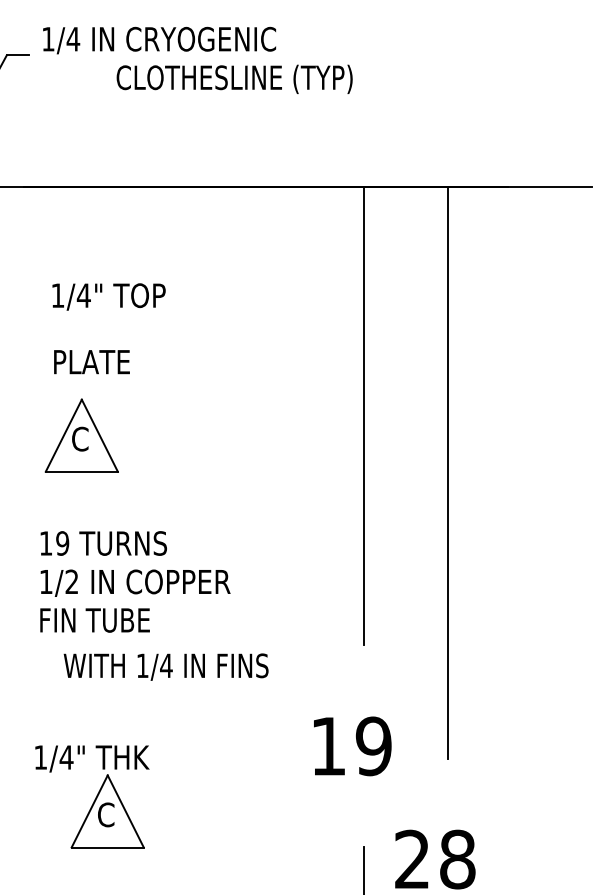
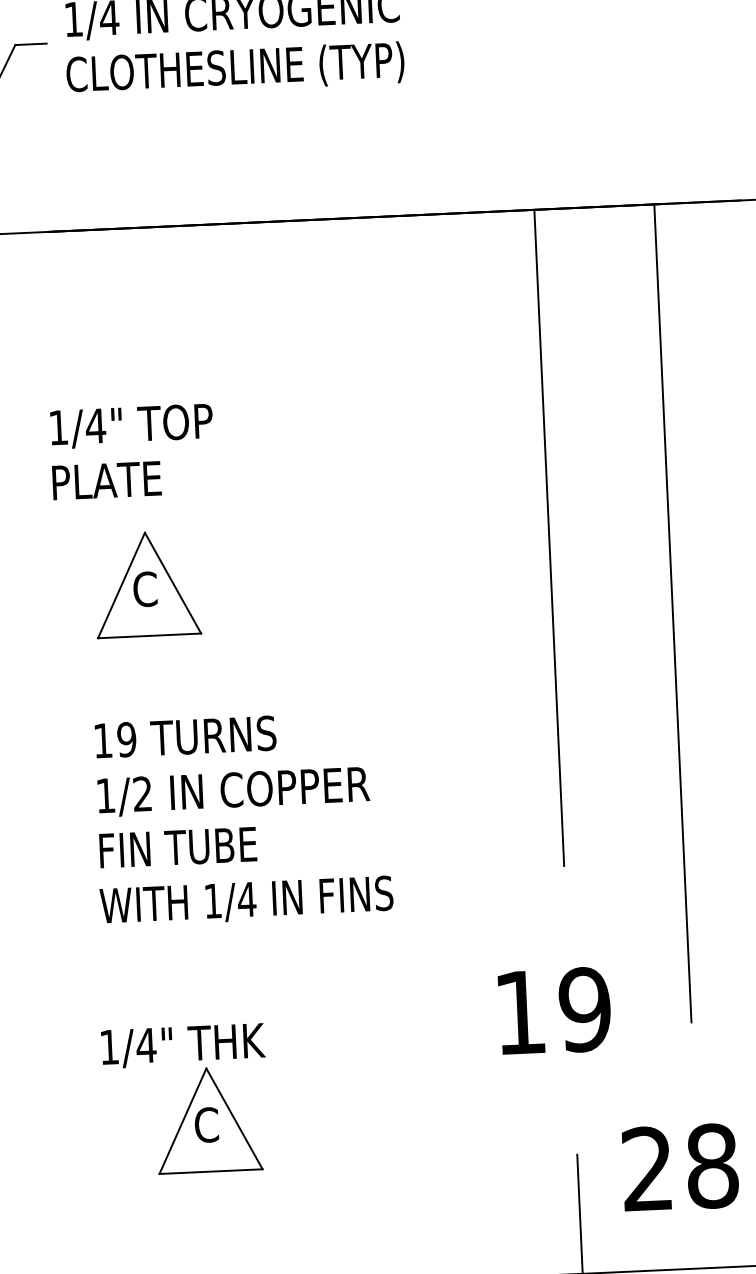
text: (234, 78) -> (235, 68), moved
text: (108, 296) -> (130, 425), moved
text: (91, 362) -> (106, 481), moved
text: (165, 666) -> (245, 900), moved

